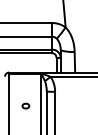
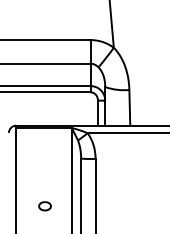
part: (25, 105) -> (44, 205), moved

